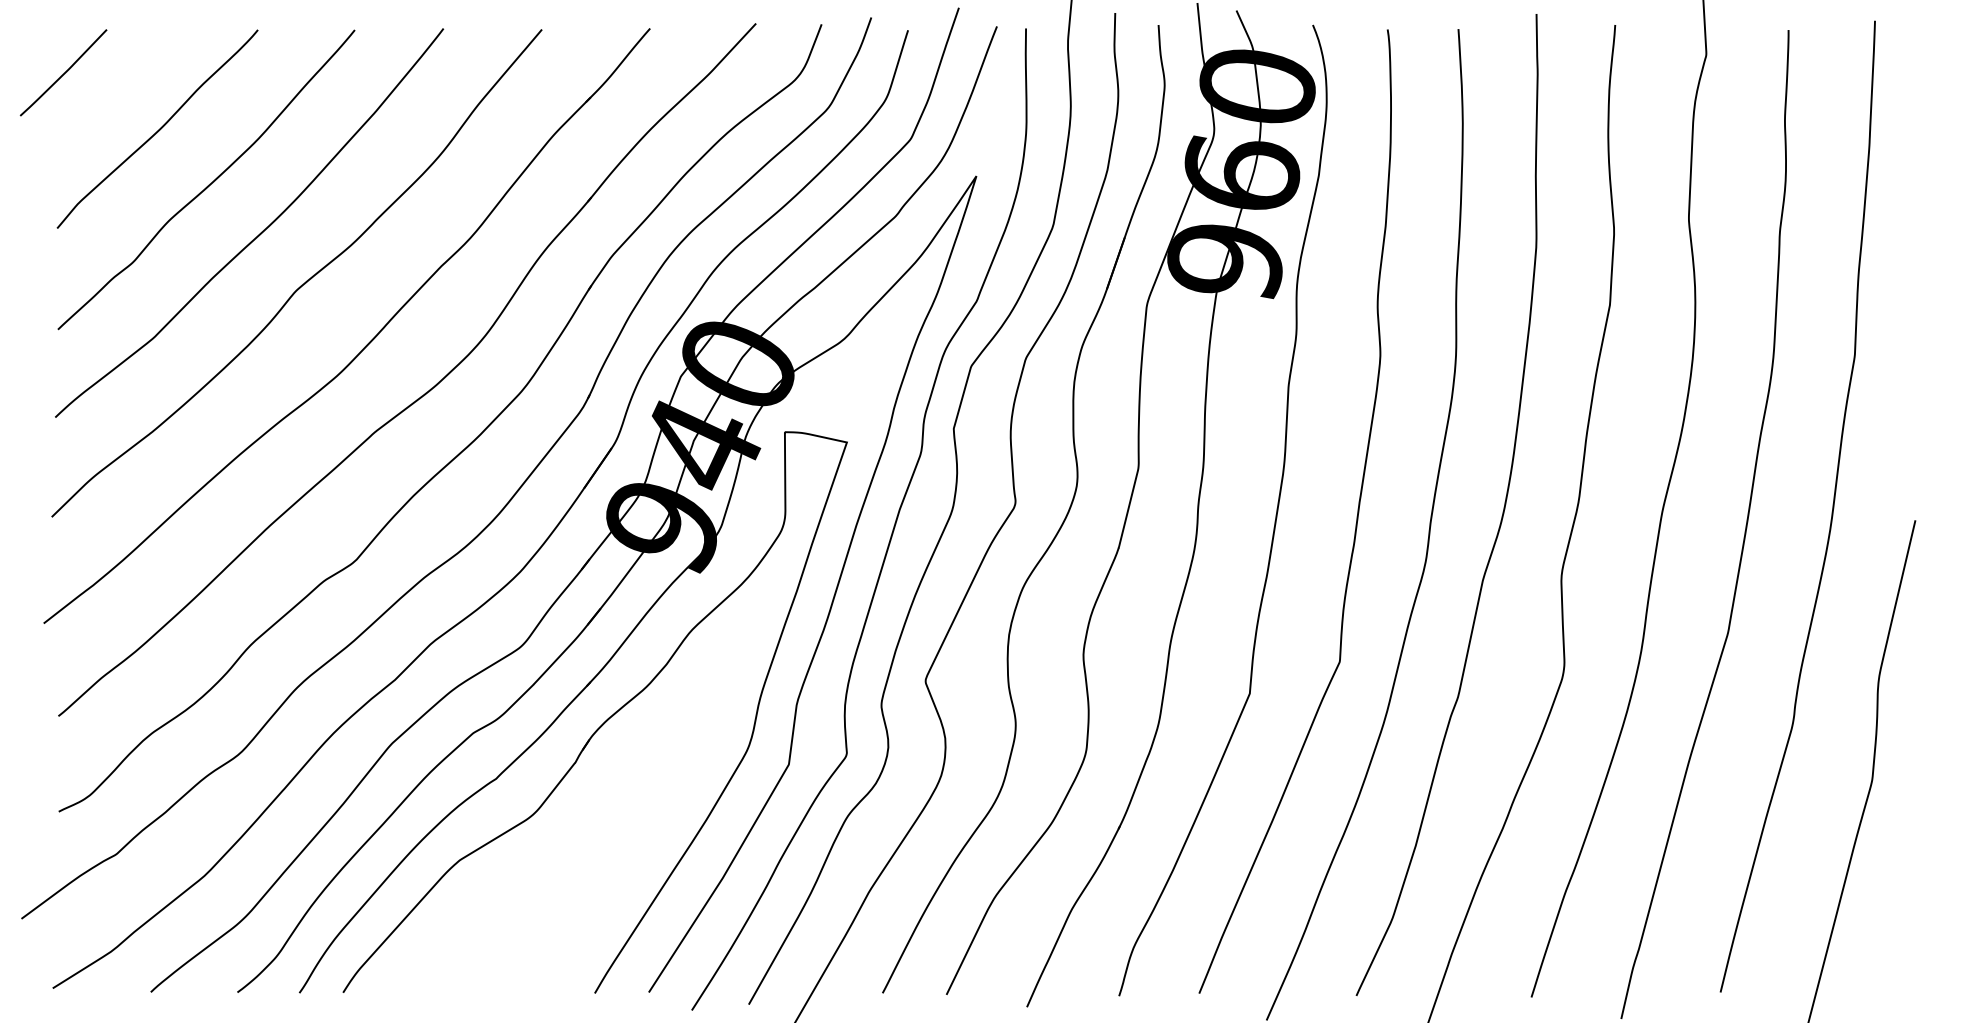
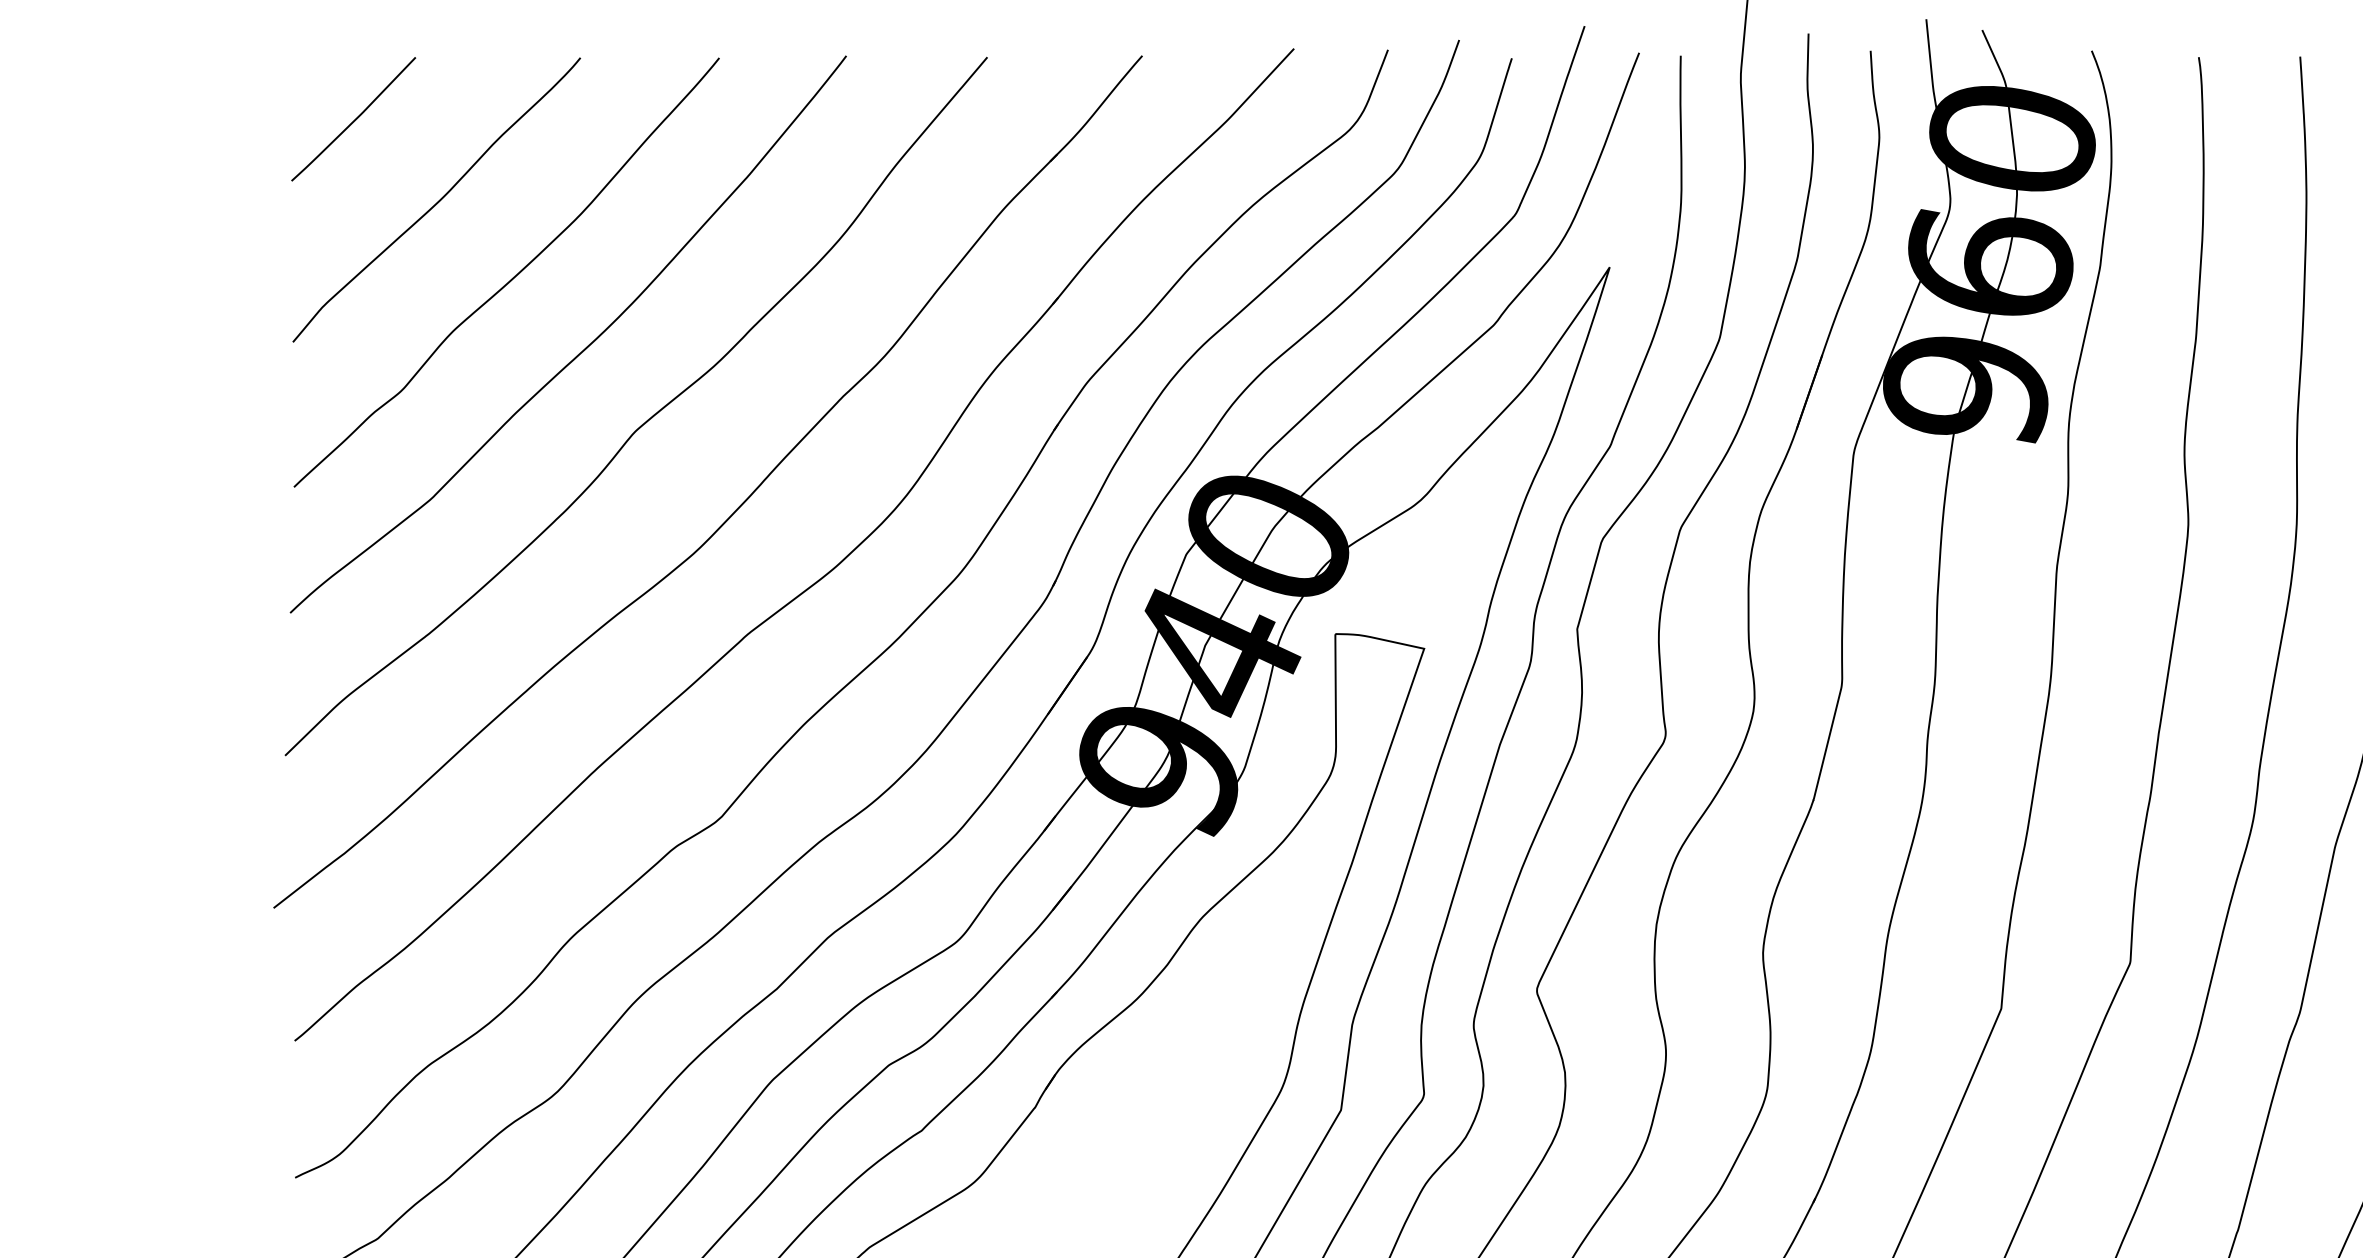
curve: (64, 72) -> (354, 118), moved

